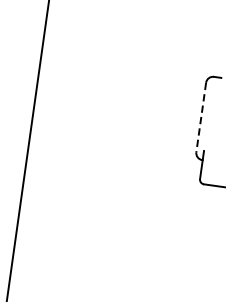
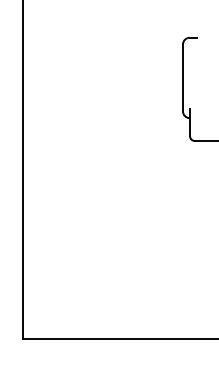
line: (201, 117) -> (183, 77), dashed -> solid

